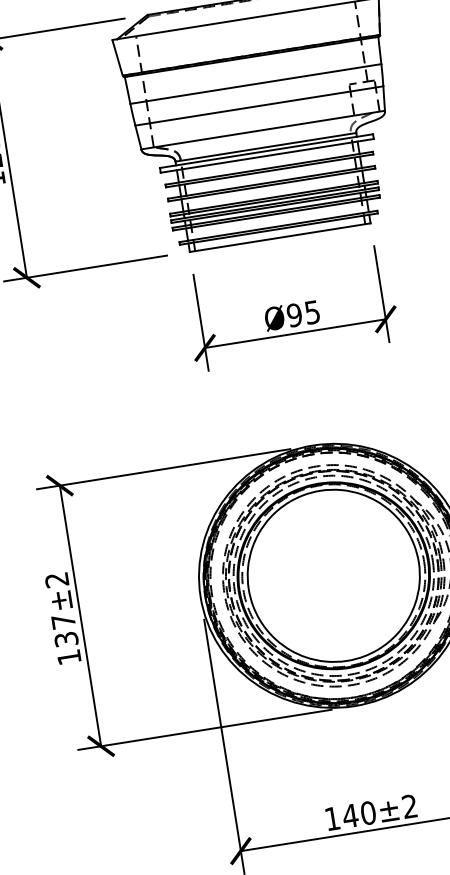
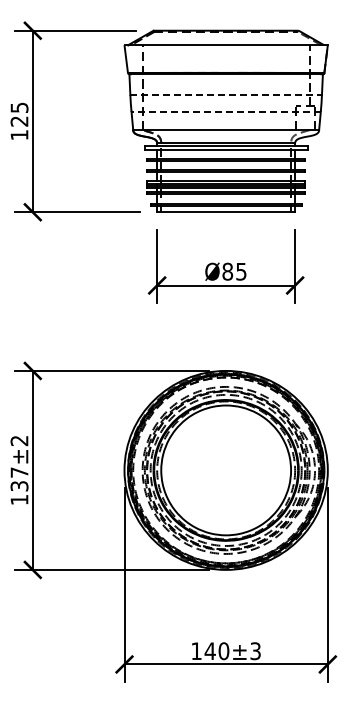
line: (256, 83) -> (226, 94), solid -> dashed
line: (259, 105) -> (226, 111), solid -> dashed
text: (294, 315) -> (227, 271), Ø95 -> Ø85
text: (409, 806) -> (255, 651), 140±2 -> 140±3

